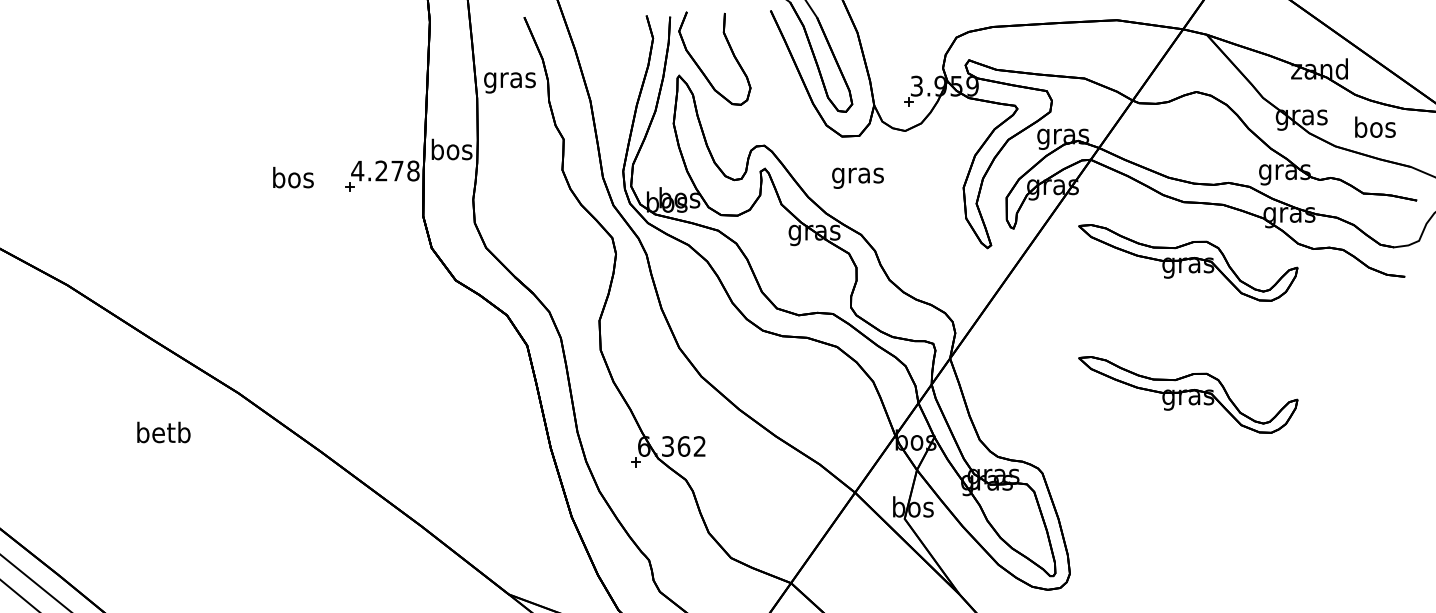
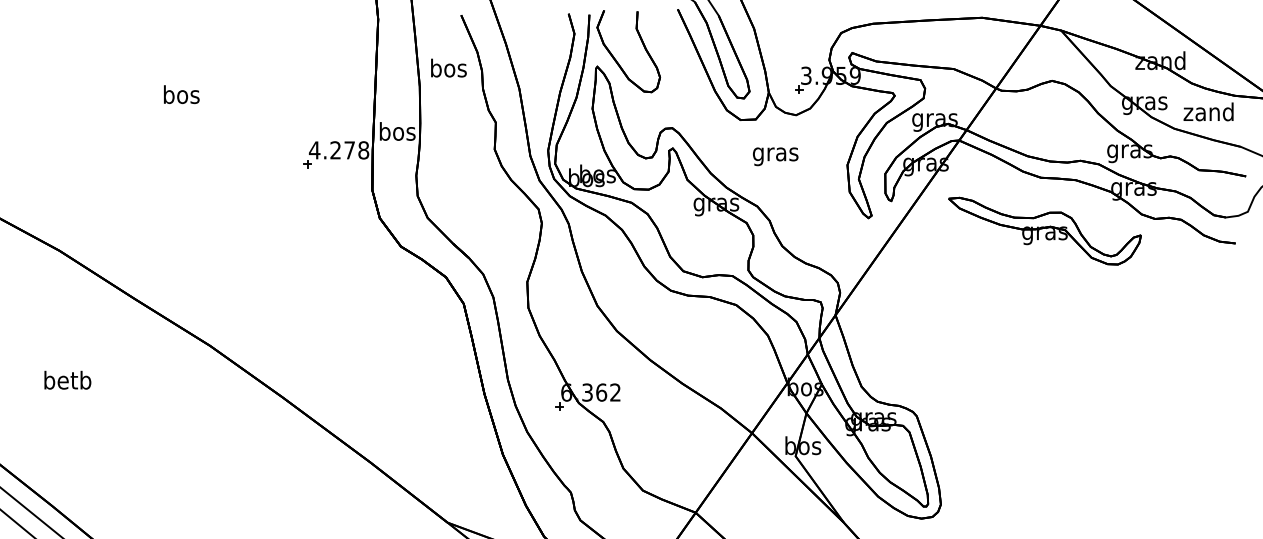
text: (509, 79) -> (448, 69), gras -> bos
text: (1374, 126) -> (1208, 111), bos -> zand
text: (293, 177) -> (181, 94), moved
text: (857, 177) -> (775, 156), moved
part: (1188, 394) -> (1045, 346), removed
text: (163, 432) -> (67, 380), moved

